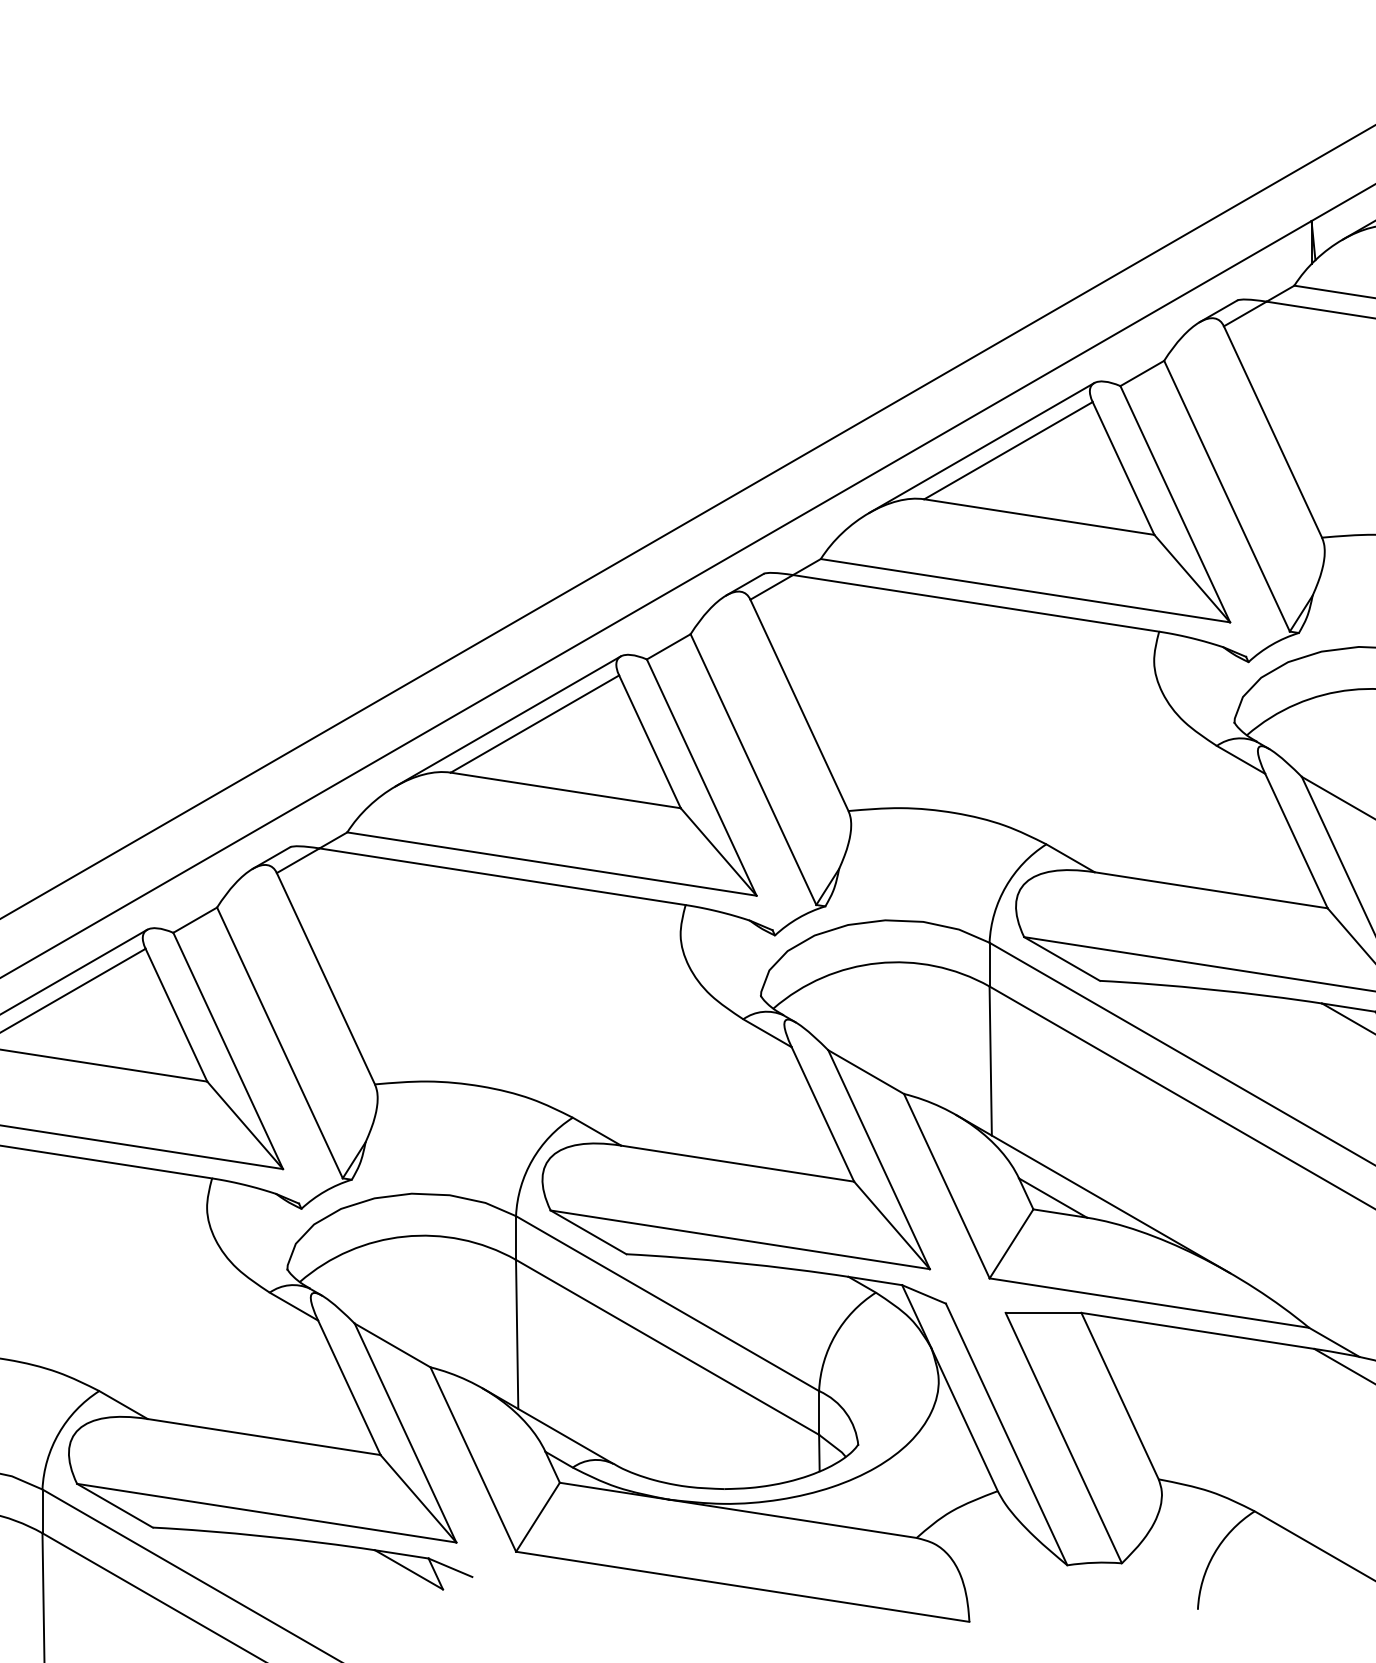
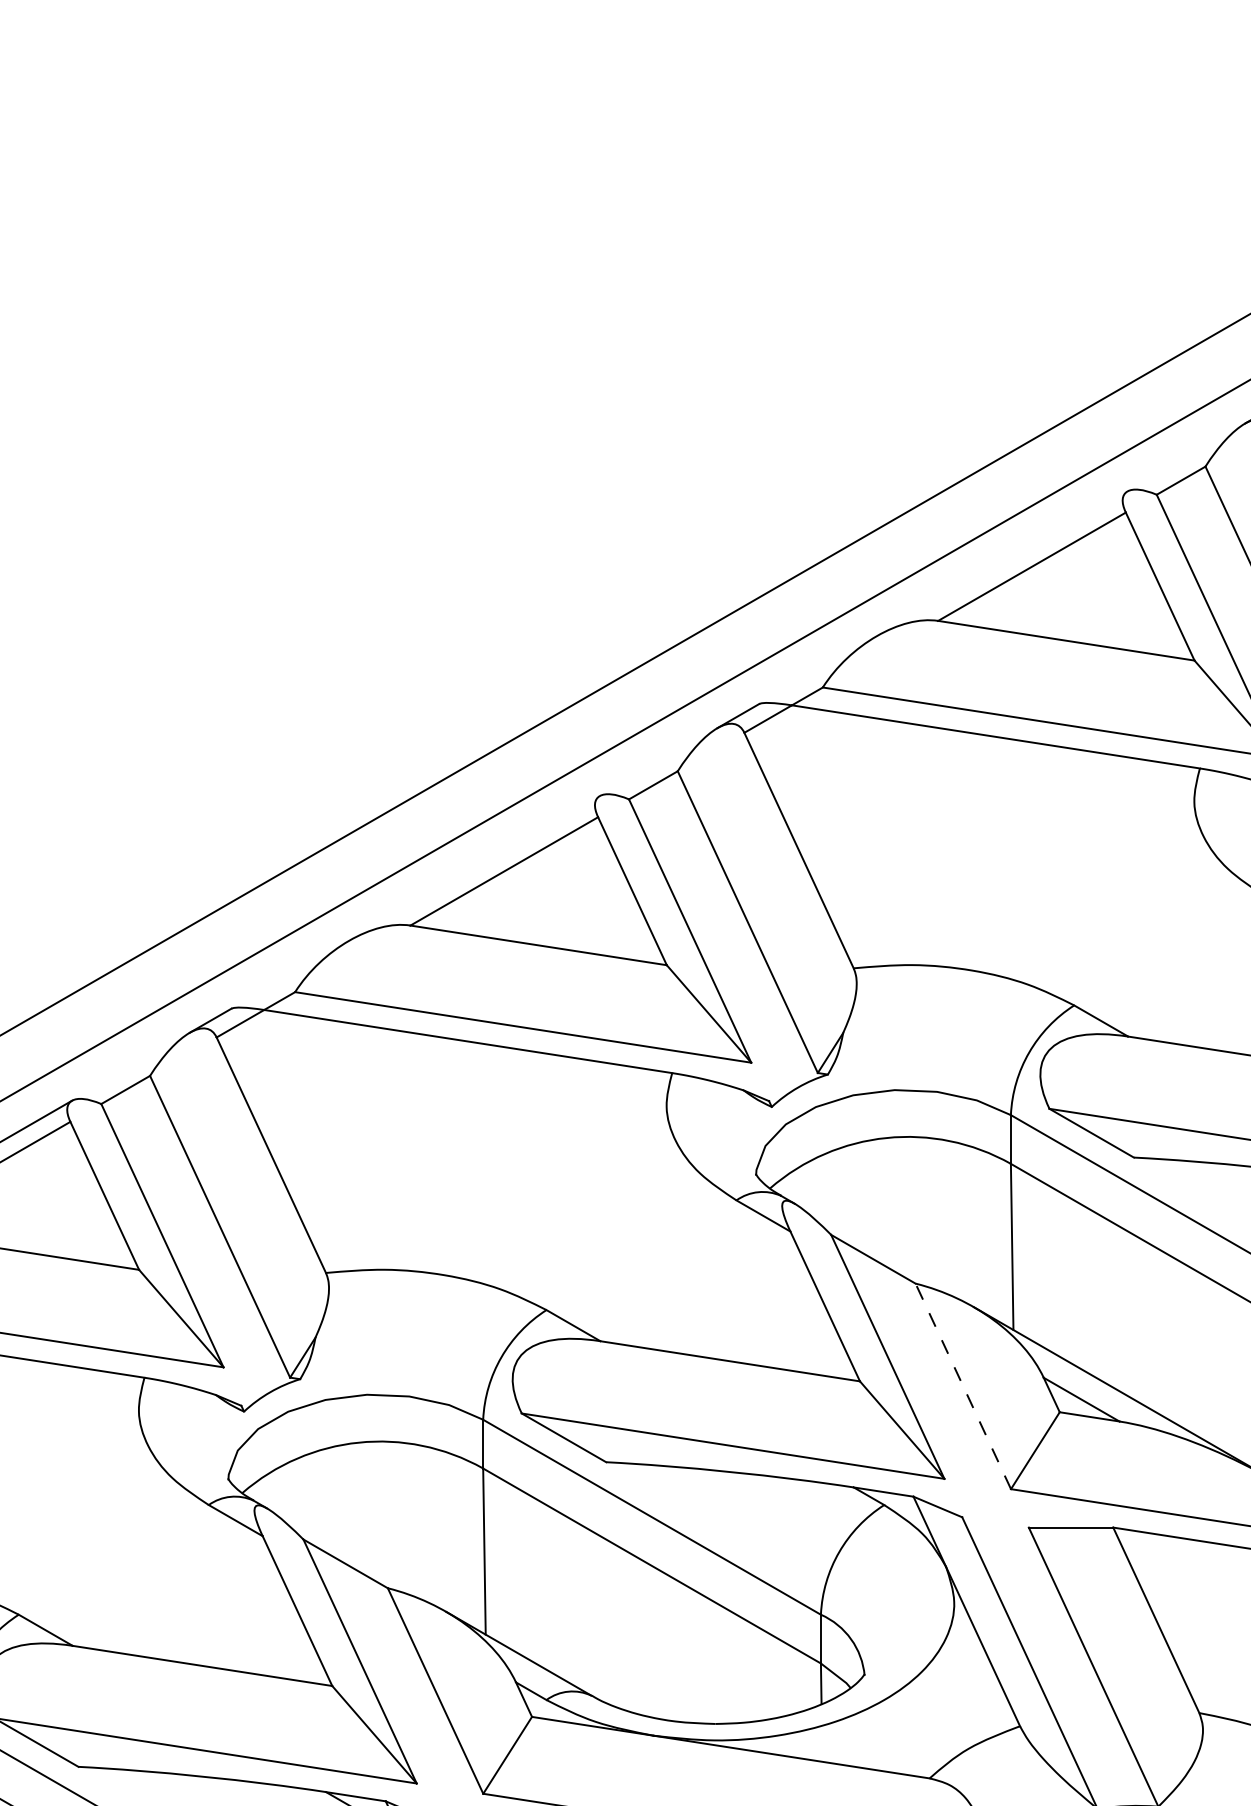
line: (981, 447) -> (1001, 563), removed
line: (507, 721) -> (473, 868), removed
line: (946, 1186) -> (962, 1386), solid -> dashed

